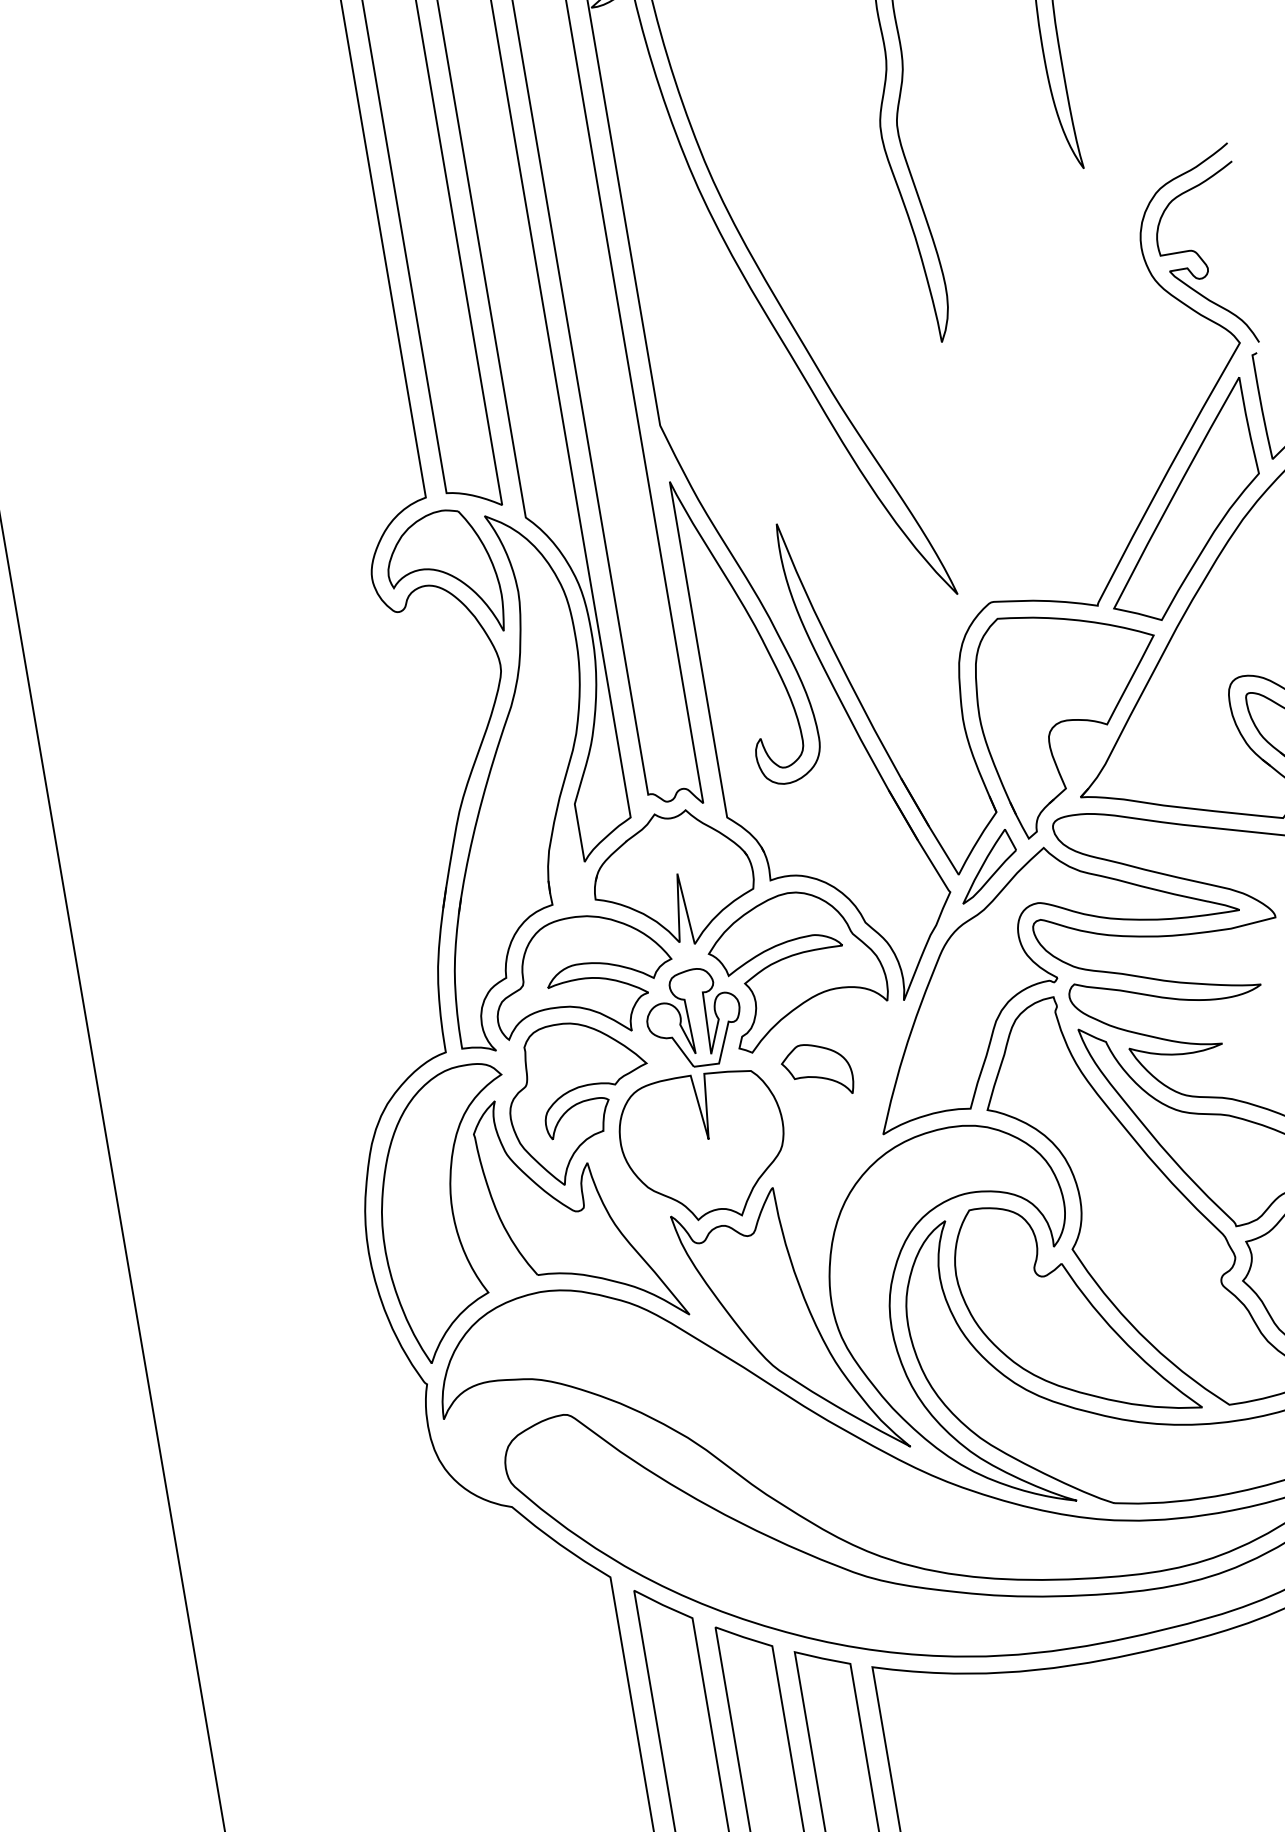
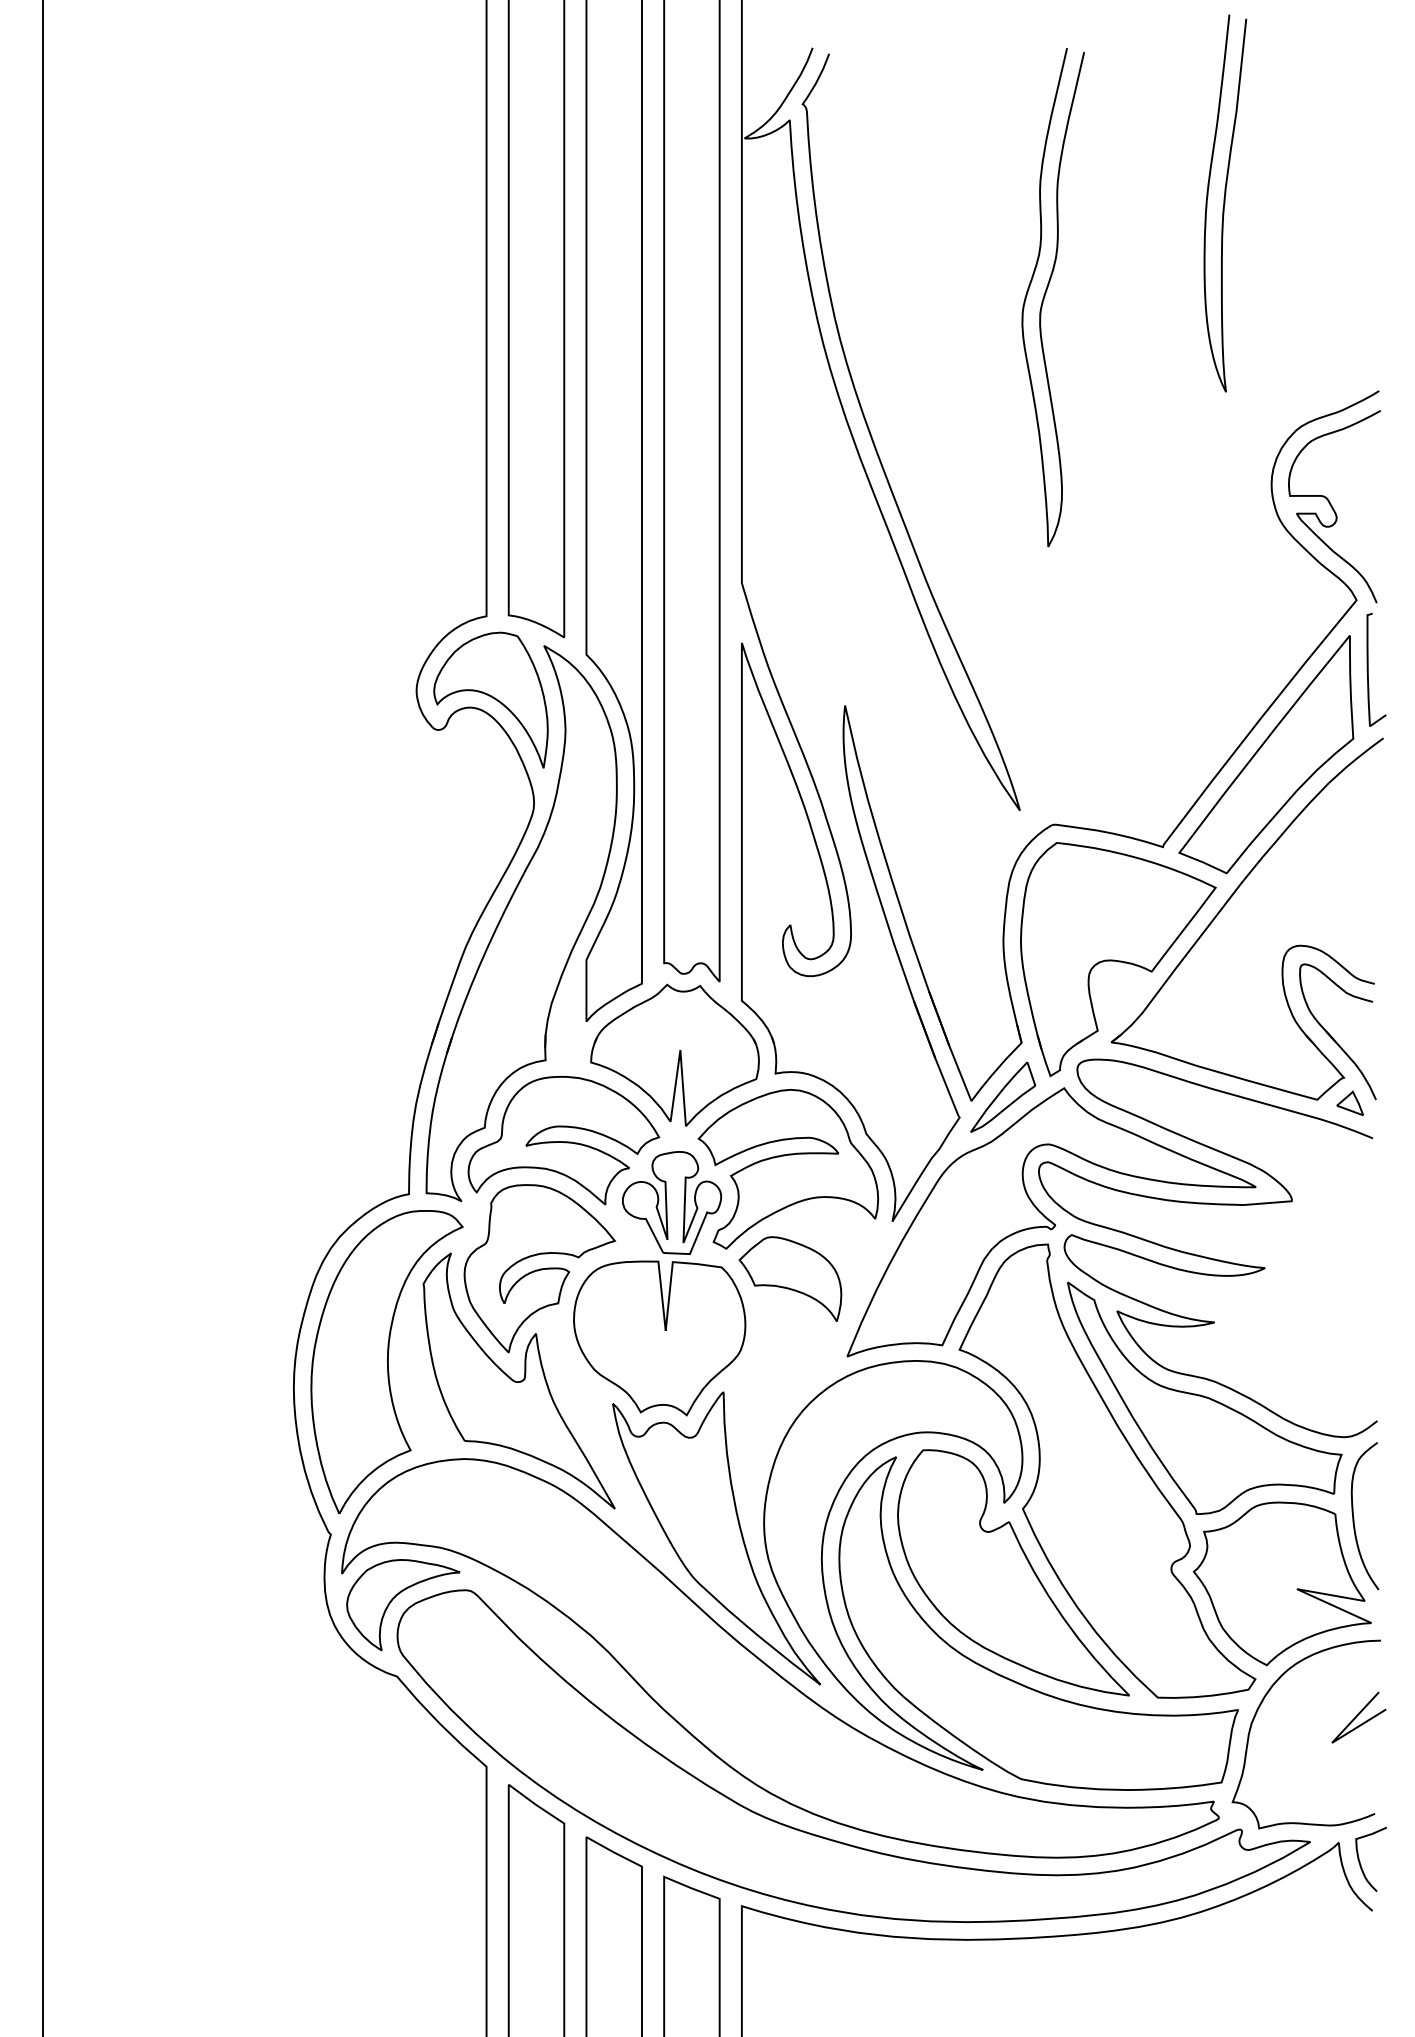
part: (817, 1070) -> (790, 1278), size x1.43
part: (497, 1433) -> (395, 1597), added

